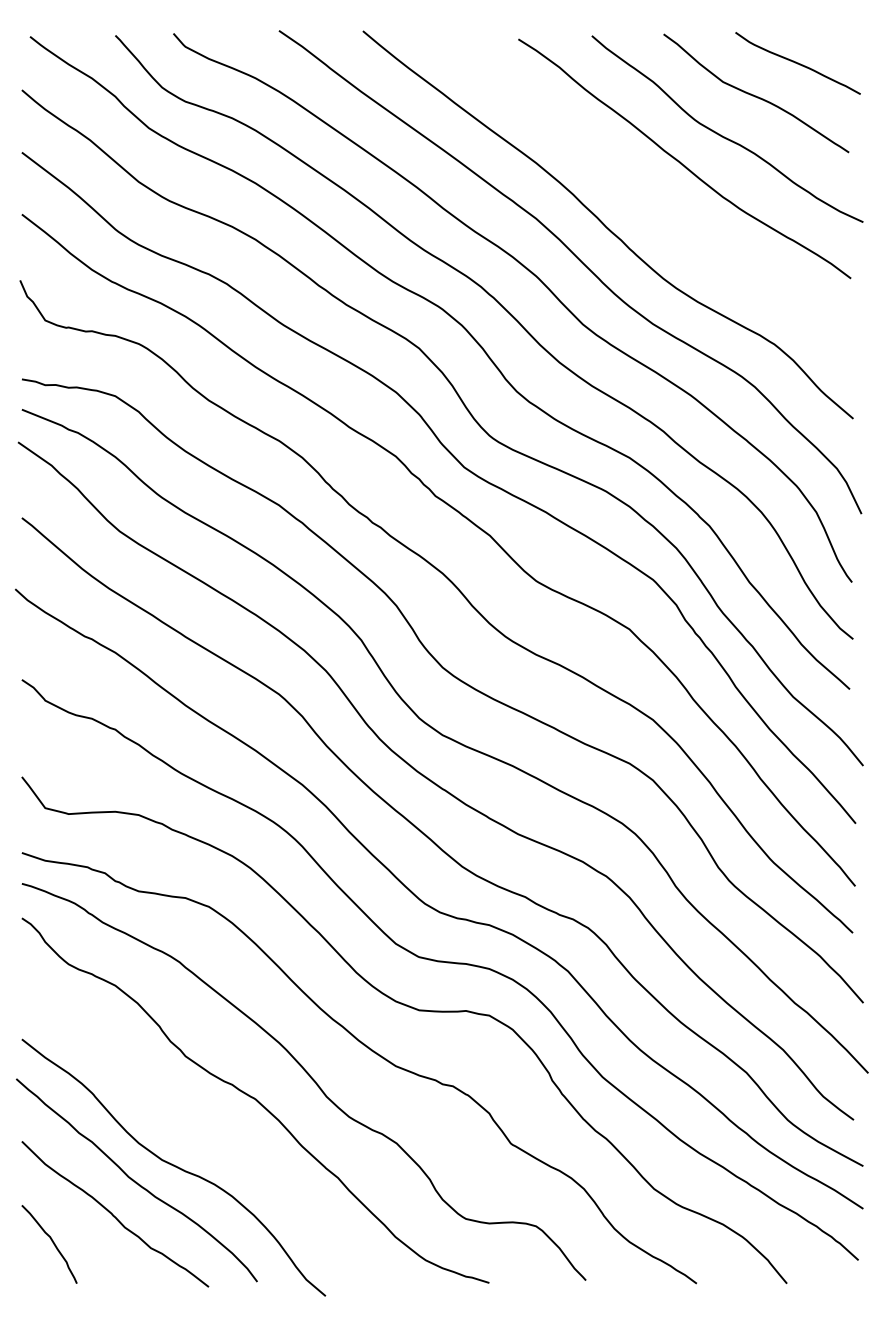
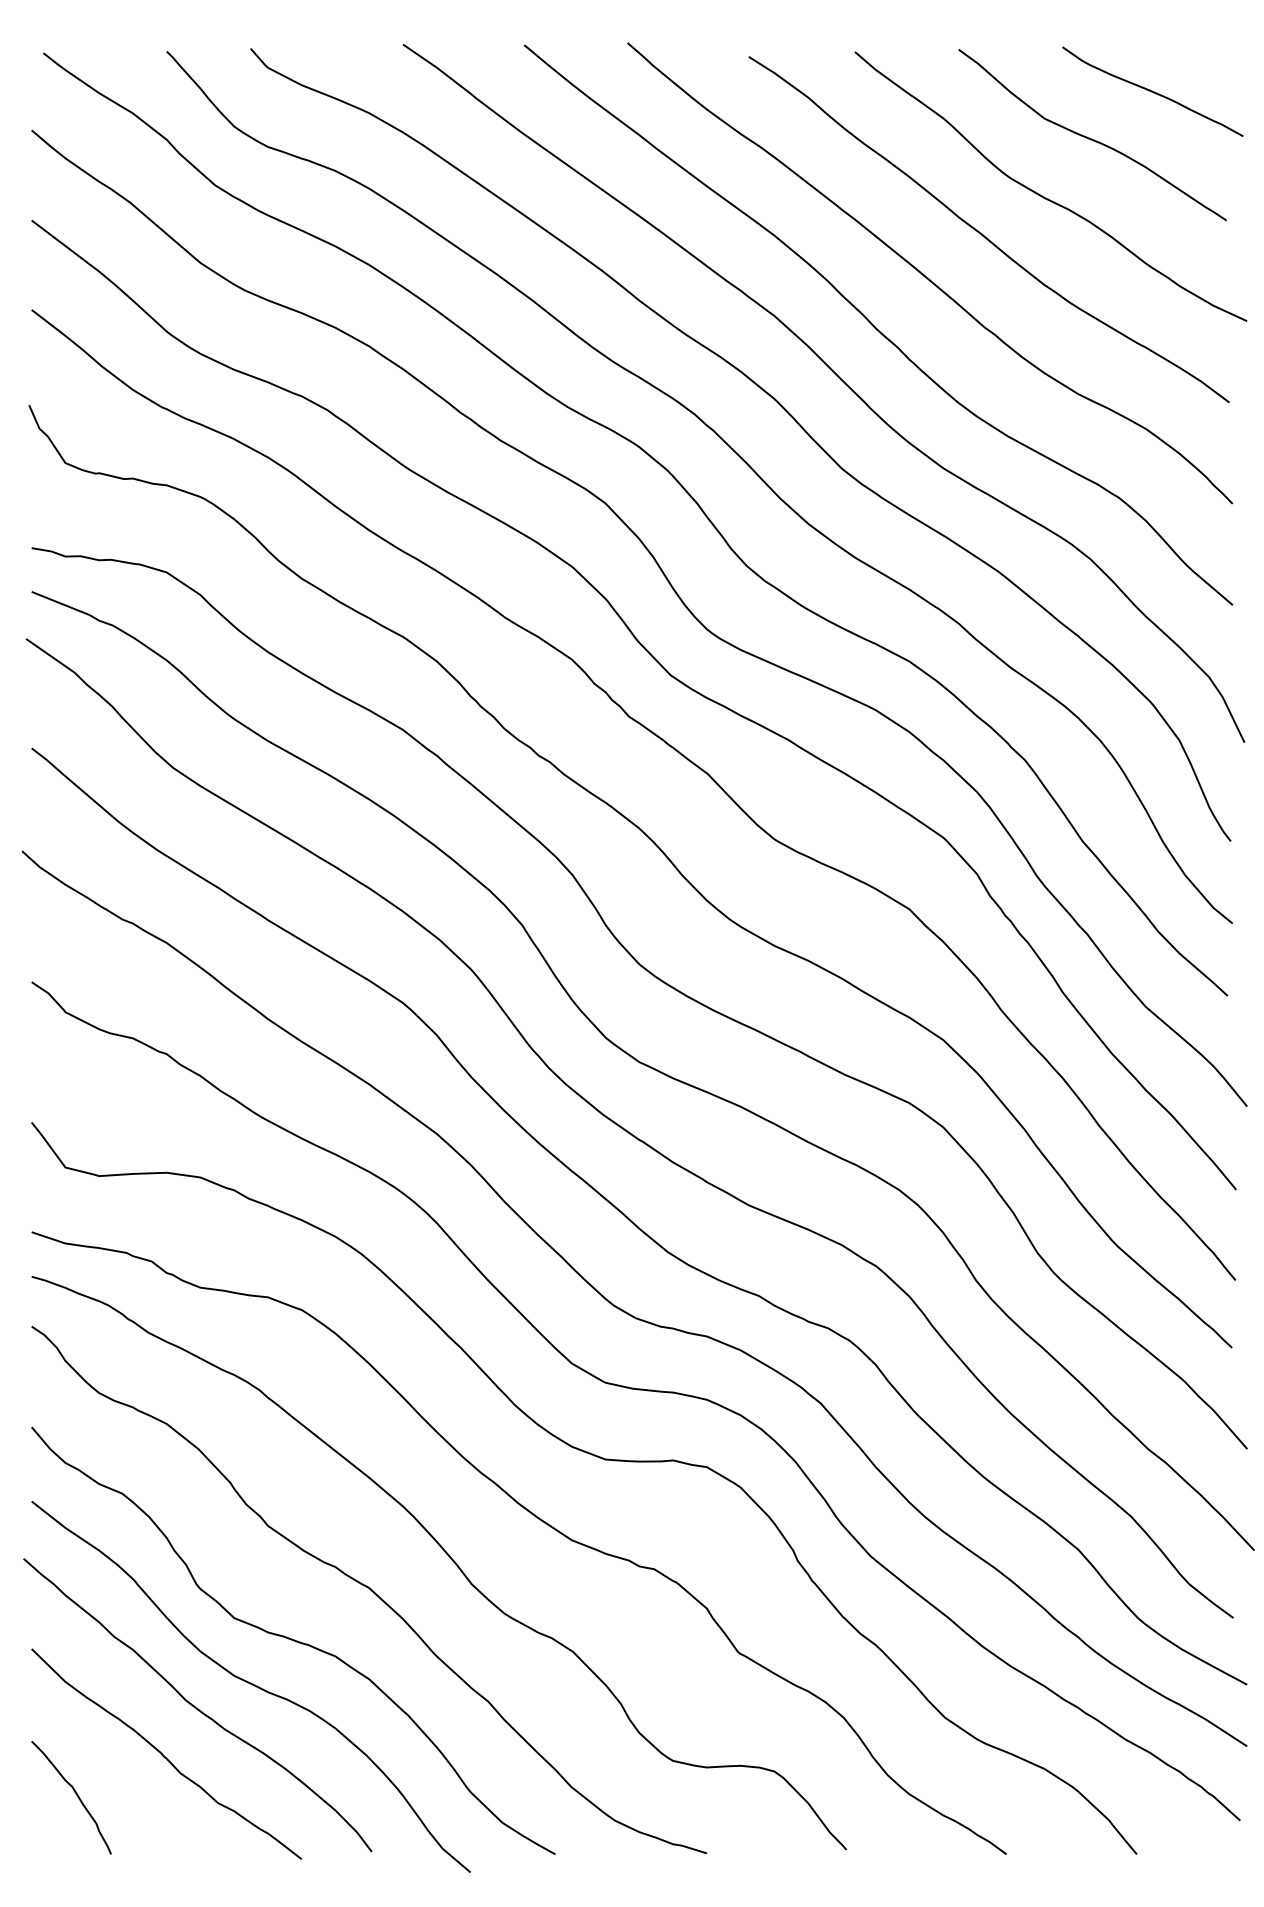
curve: (641, 190) -> (926, 275), added
curve: (202, 1135) -> (292, 1640), added

